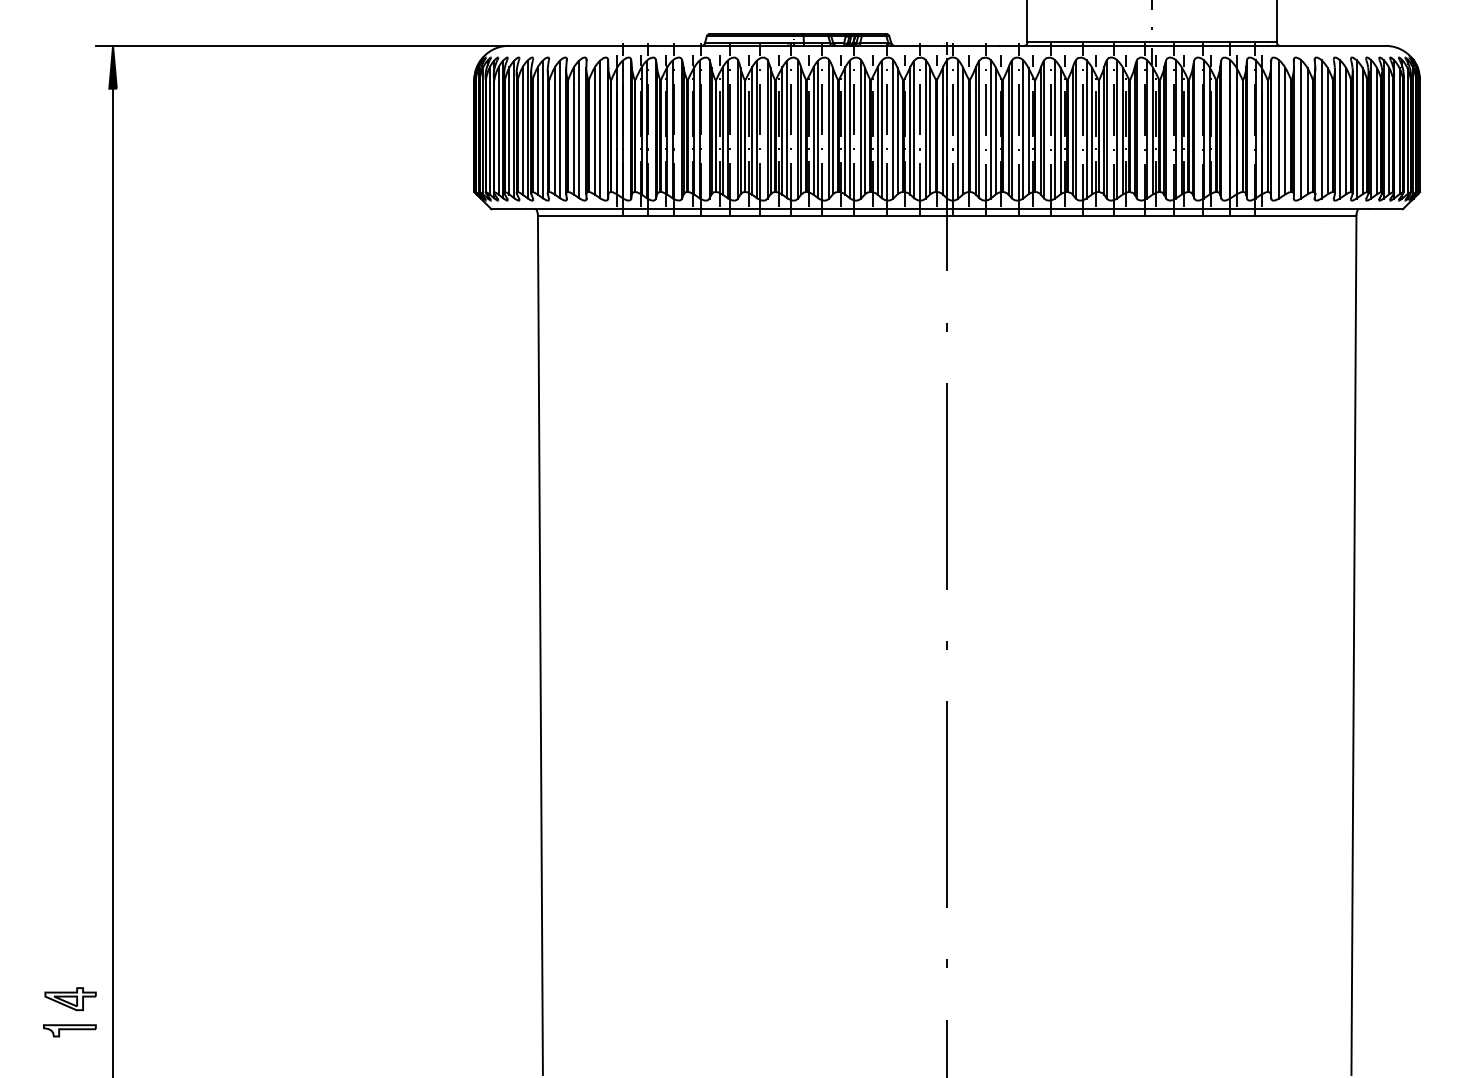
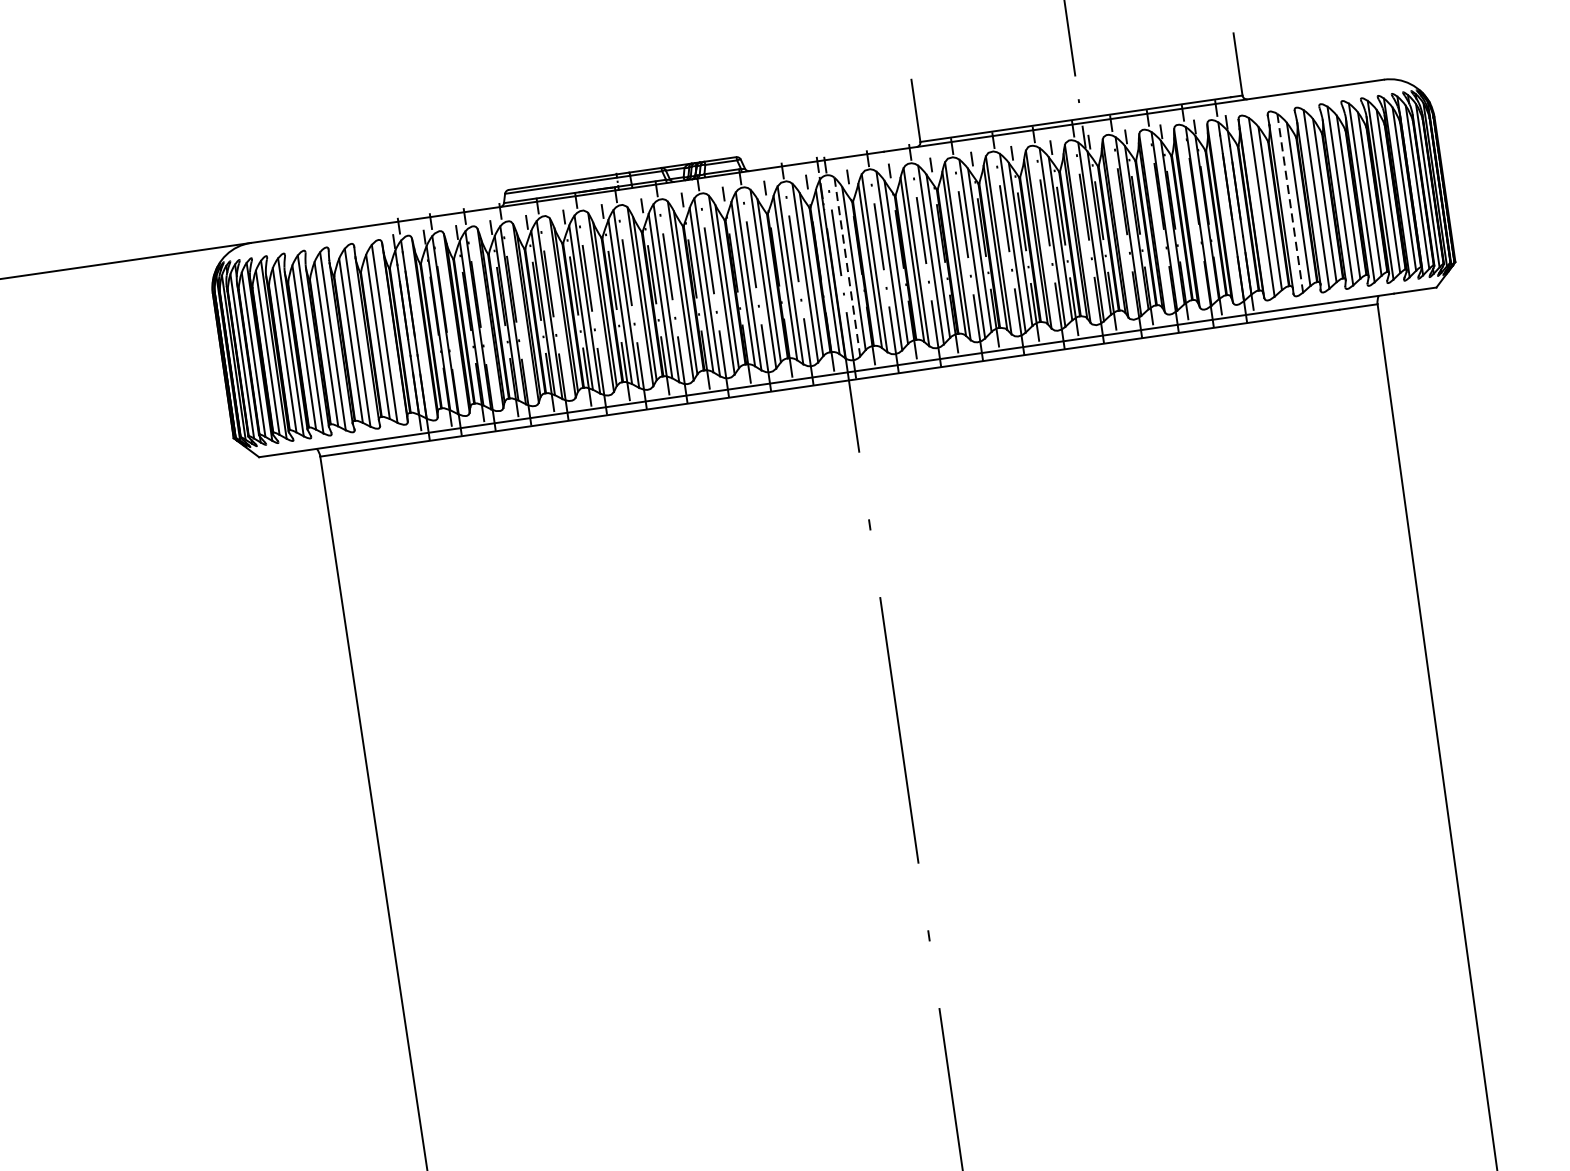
line: (958, 129) -> (847, 267), solid -> dashed
line: (1301, 129) -> (1290, 203), solid -> dashed

